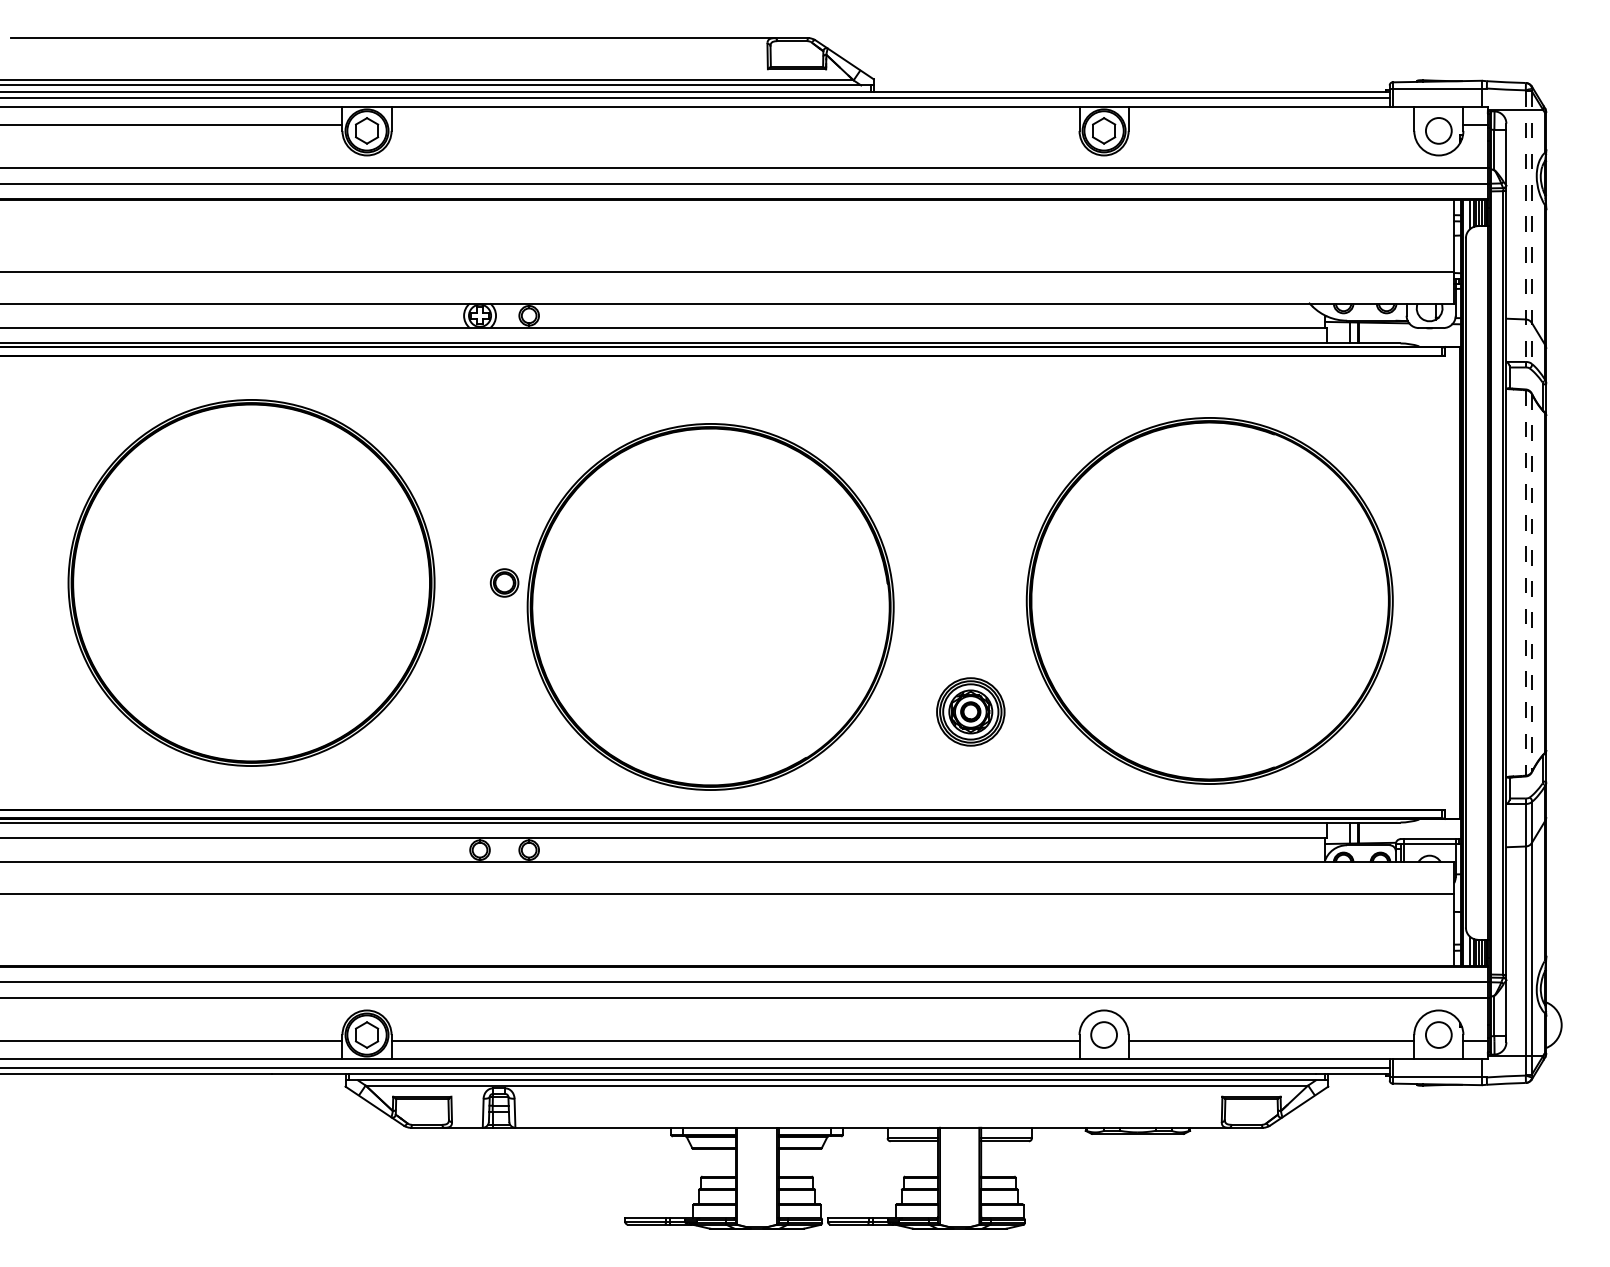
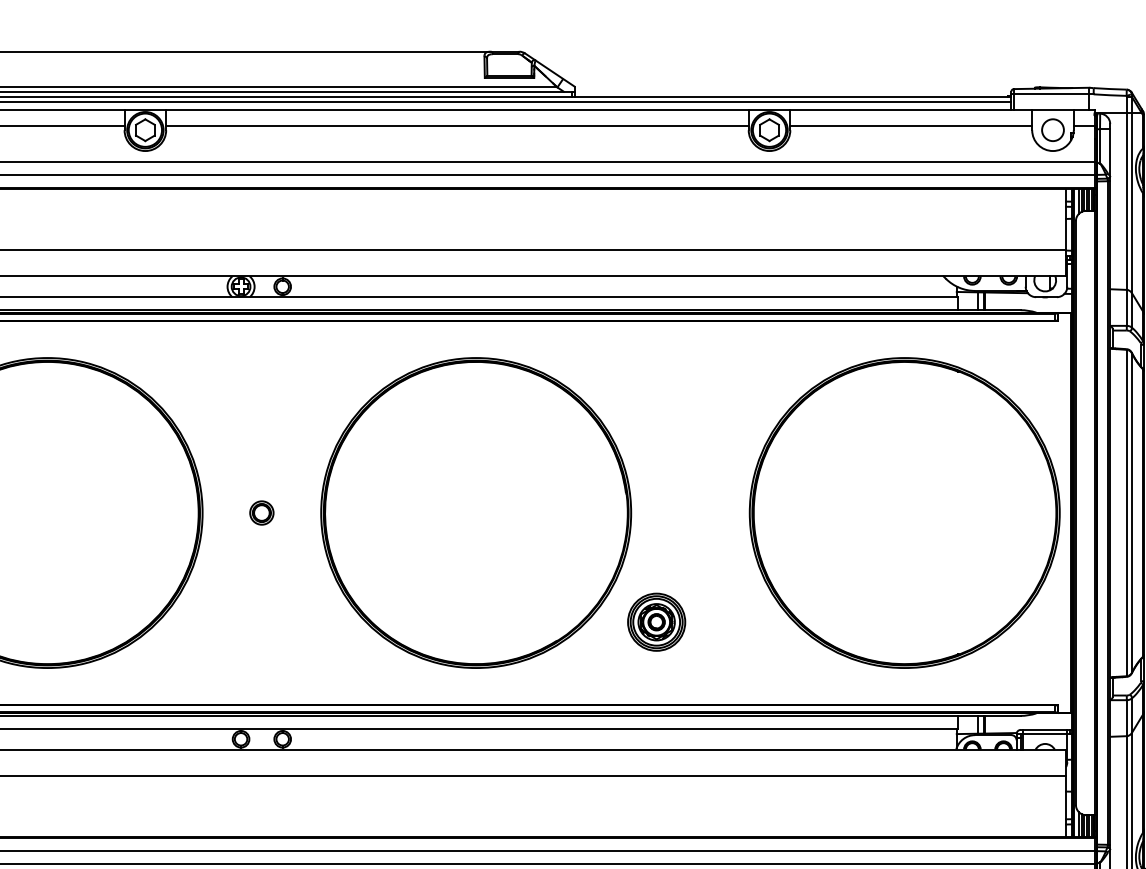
line: (735, 125) -> (457, 125), added
line: (1271, 125) -> (911, 125), added
line: (1525, 227) -> (1126, 212), dashed -> solid
line: (1531, 228) -> (1131, 212), dashed -> solid
line: (1525, 582) -> (1126, 512), dashed -> solid
line: (1531, 582) -> (1131, 512), dashed -> solid
part: (1209, 600) -> (904, 512), moved
part: (710, 606) -> (476, 512), moved

